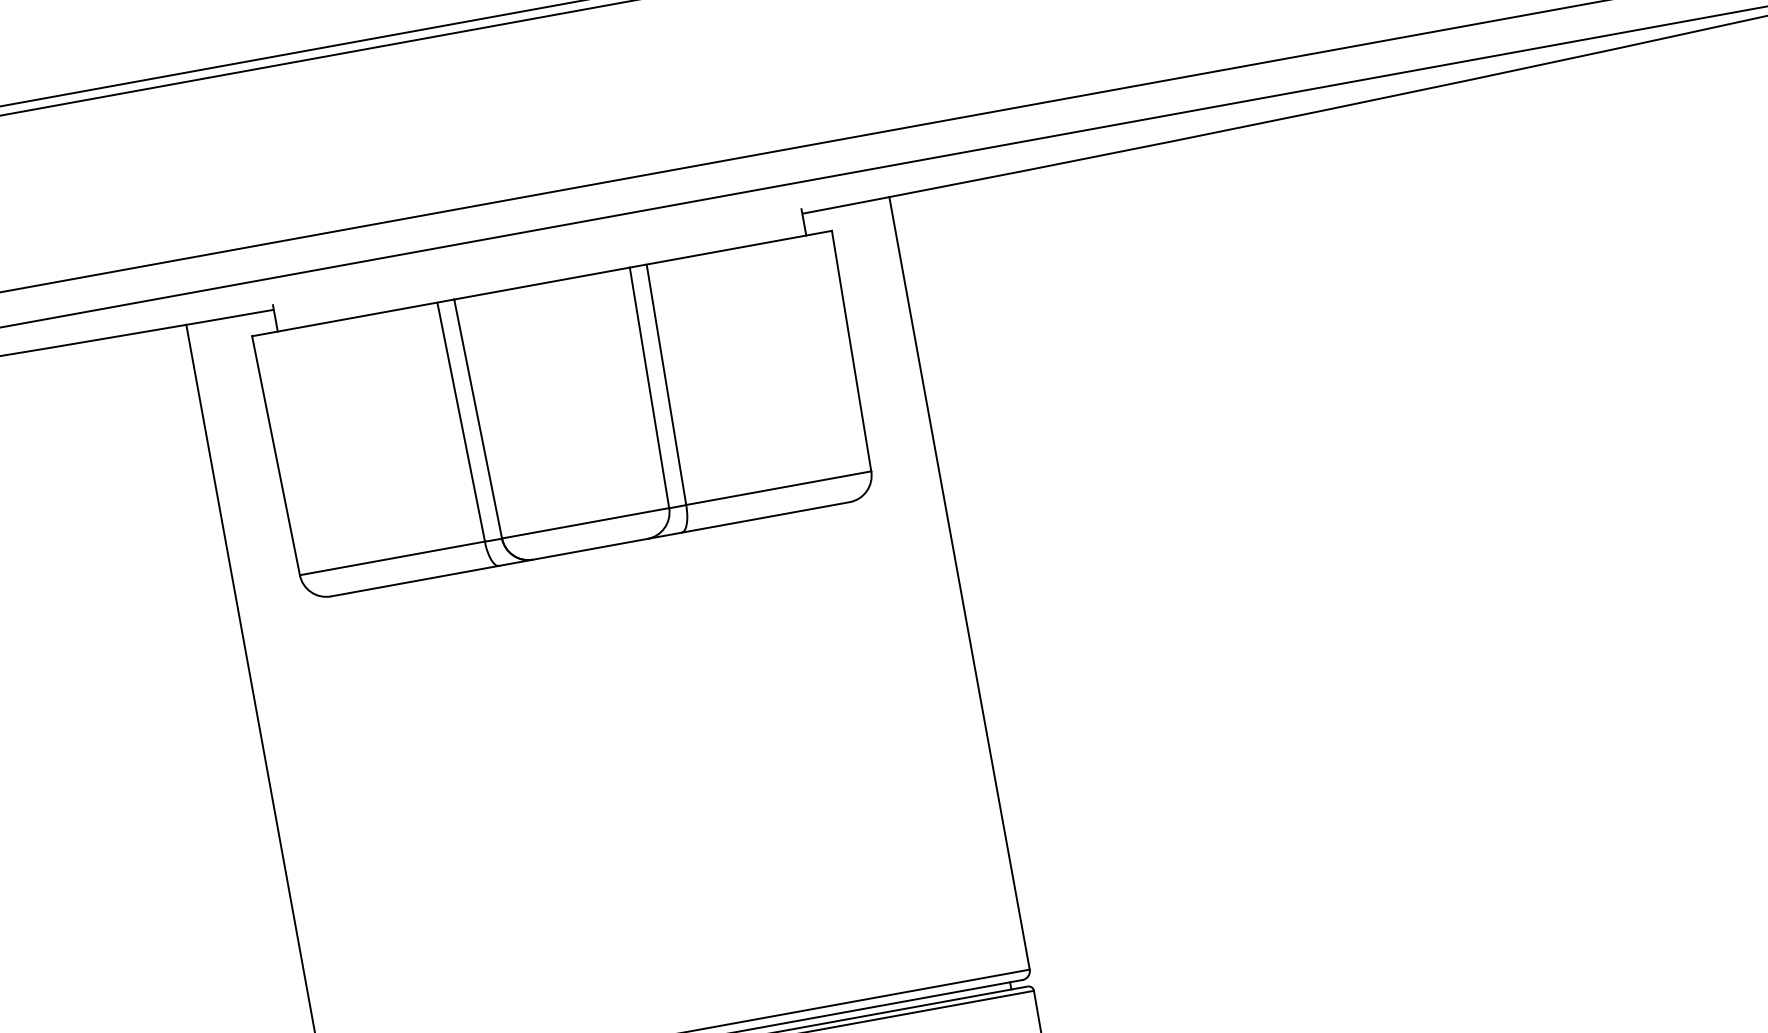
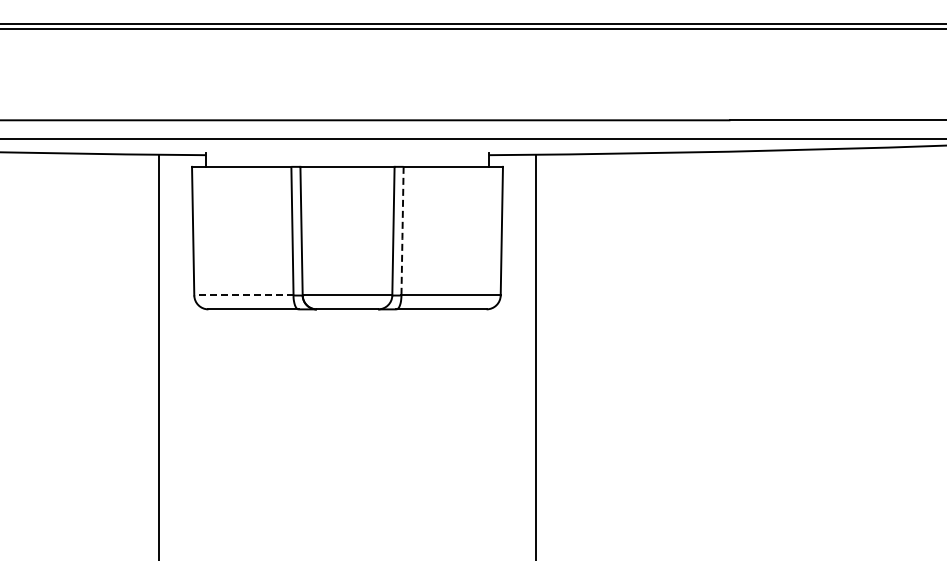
line: (666, 385) -> (402, 231), solid -> dashed
line: (391, 558) -> (243, 295), solid -> dashed

